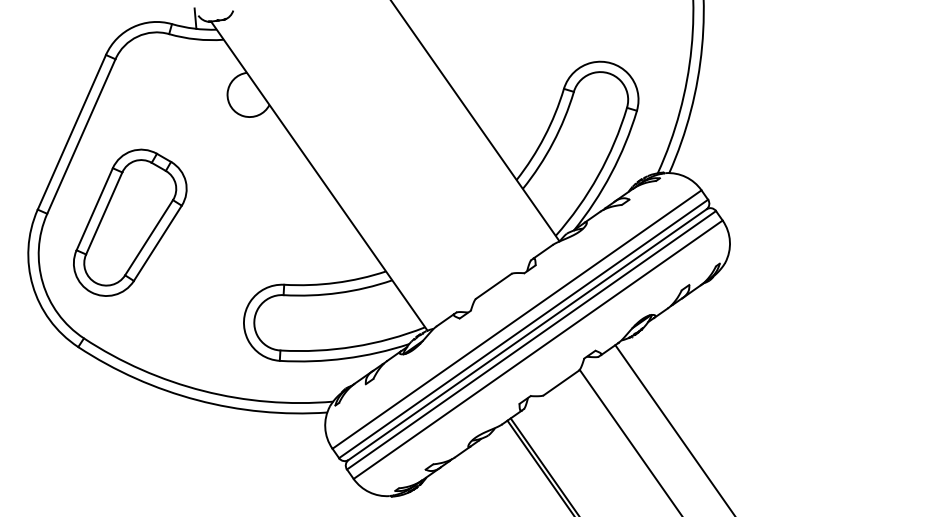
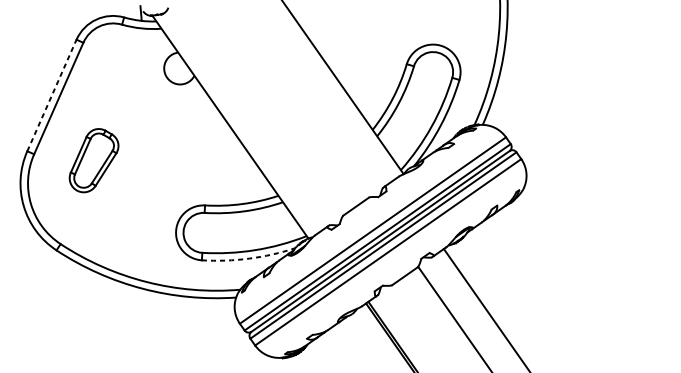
line: (71, 132) -> (51, 95), solid -> dashed
part: (130, 222) -> (94, 160), size x0.6
arc: (345, 358) -> (249, 258), solid -> dashed

